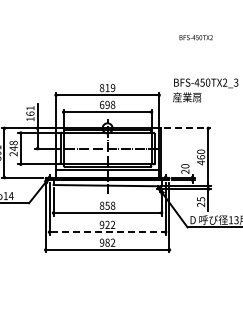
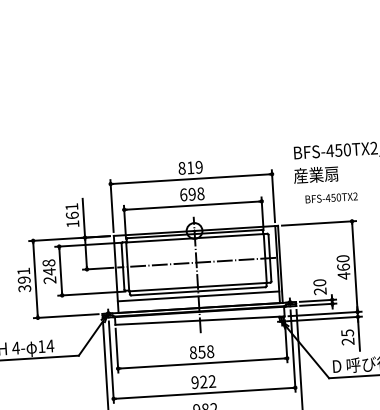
text: (195, 37) -> (330, 197), moved
line: (187, 128) -> (319, 223), dashed -> solid
line: (107, 232) -> (204, 393), dashed -> solid

